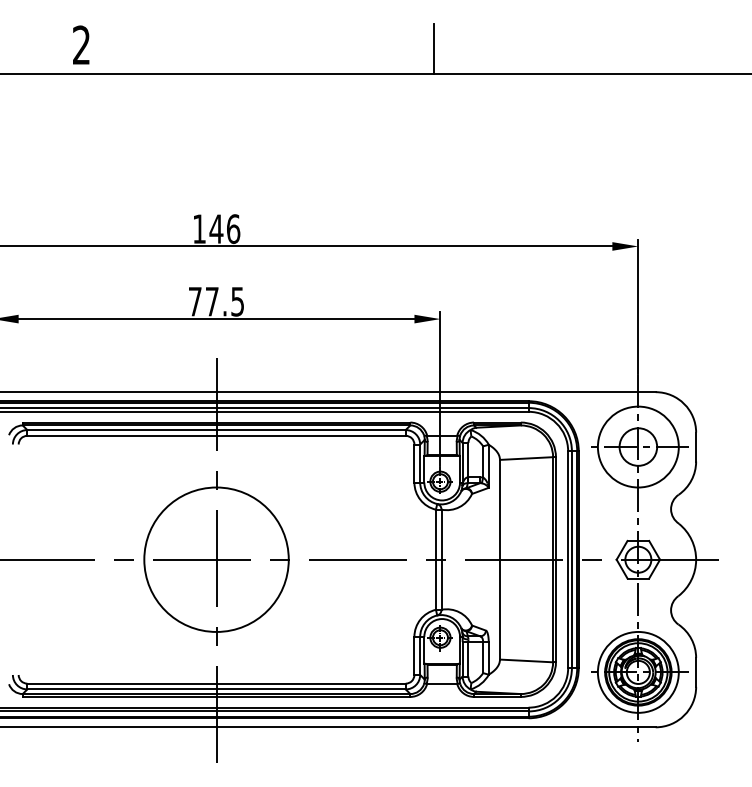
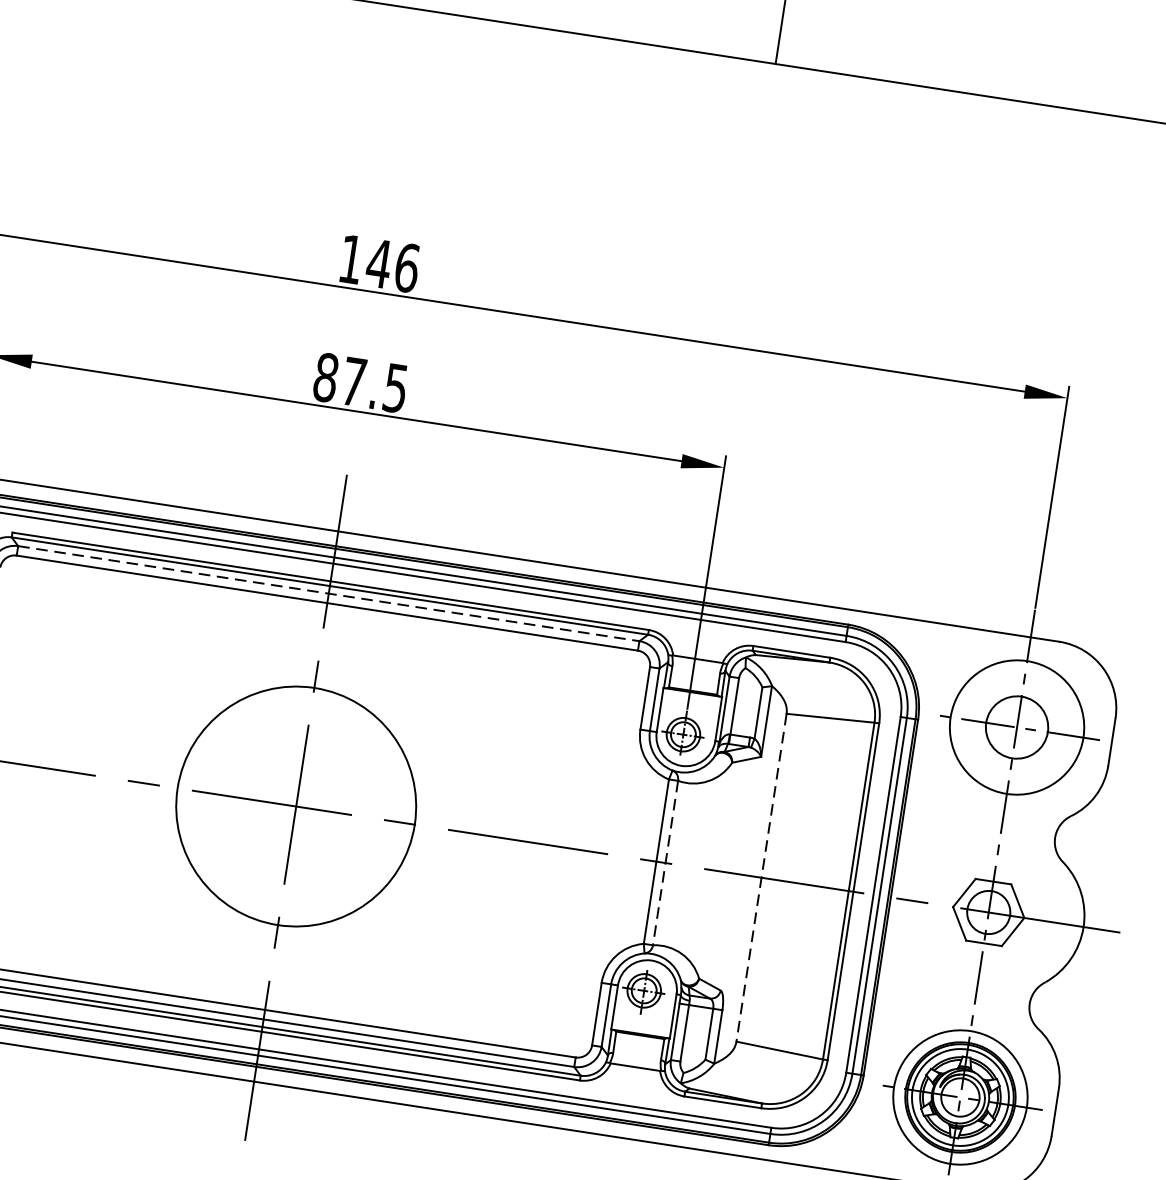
text: (194, 301) -> (324, 377), 77.5 -> 87.5
line: (217, 430) -> (330, 594), solid -> dashed
line: (499, 559) -> (760, 877), solid -> dashed
line: (441, 560) -> (665, 864), solid -> dashed

